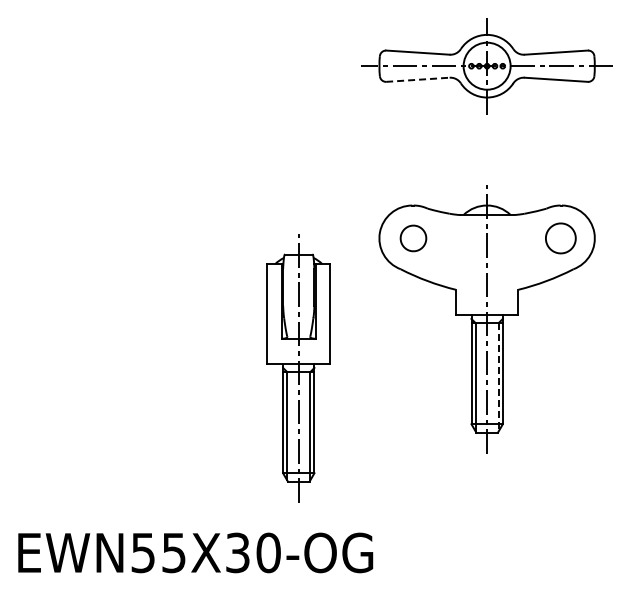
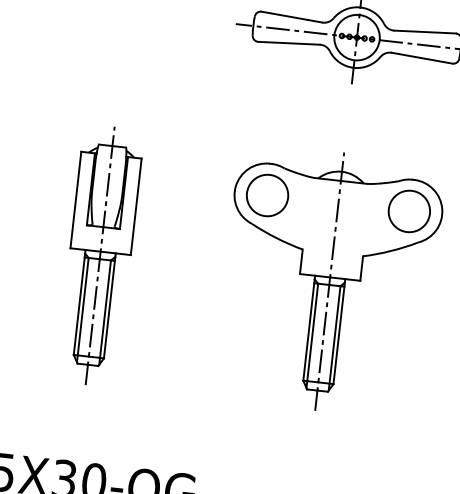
line: (417, 79) -> (288, 42), dashed -> solid
part: (413, 238) -> (267, 195), size x1.67
part: (560, 238) -> (409, 211), size x1.43
part: (298, 368) -> (99, 255), moved
line: (498, 377) -> (334, 338), dashed -> solid

